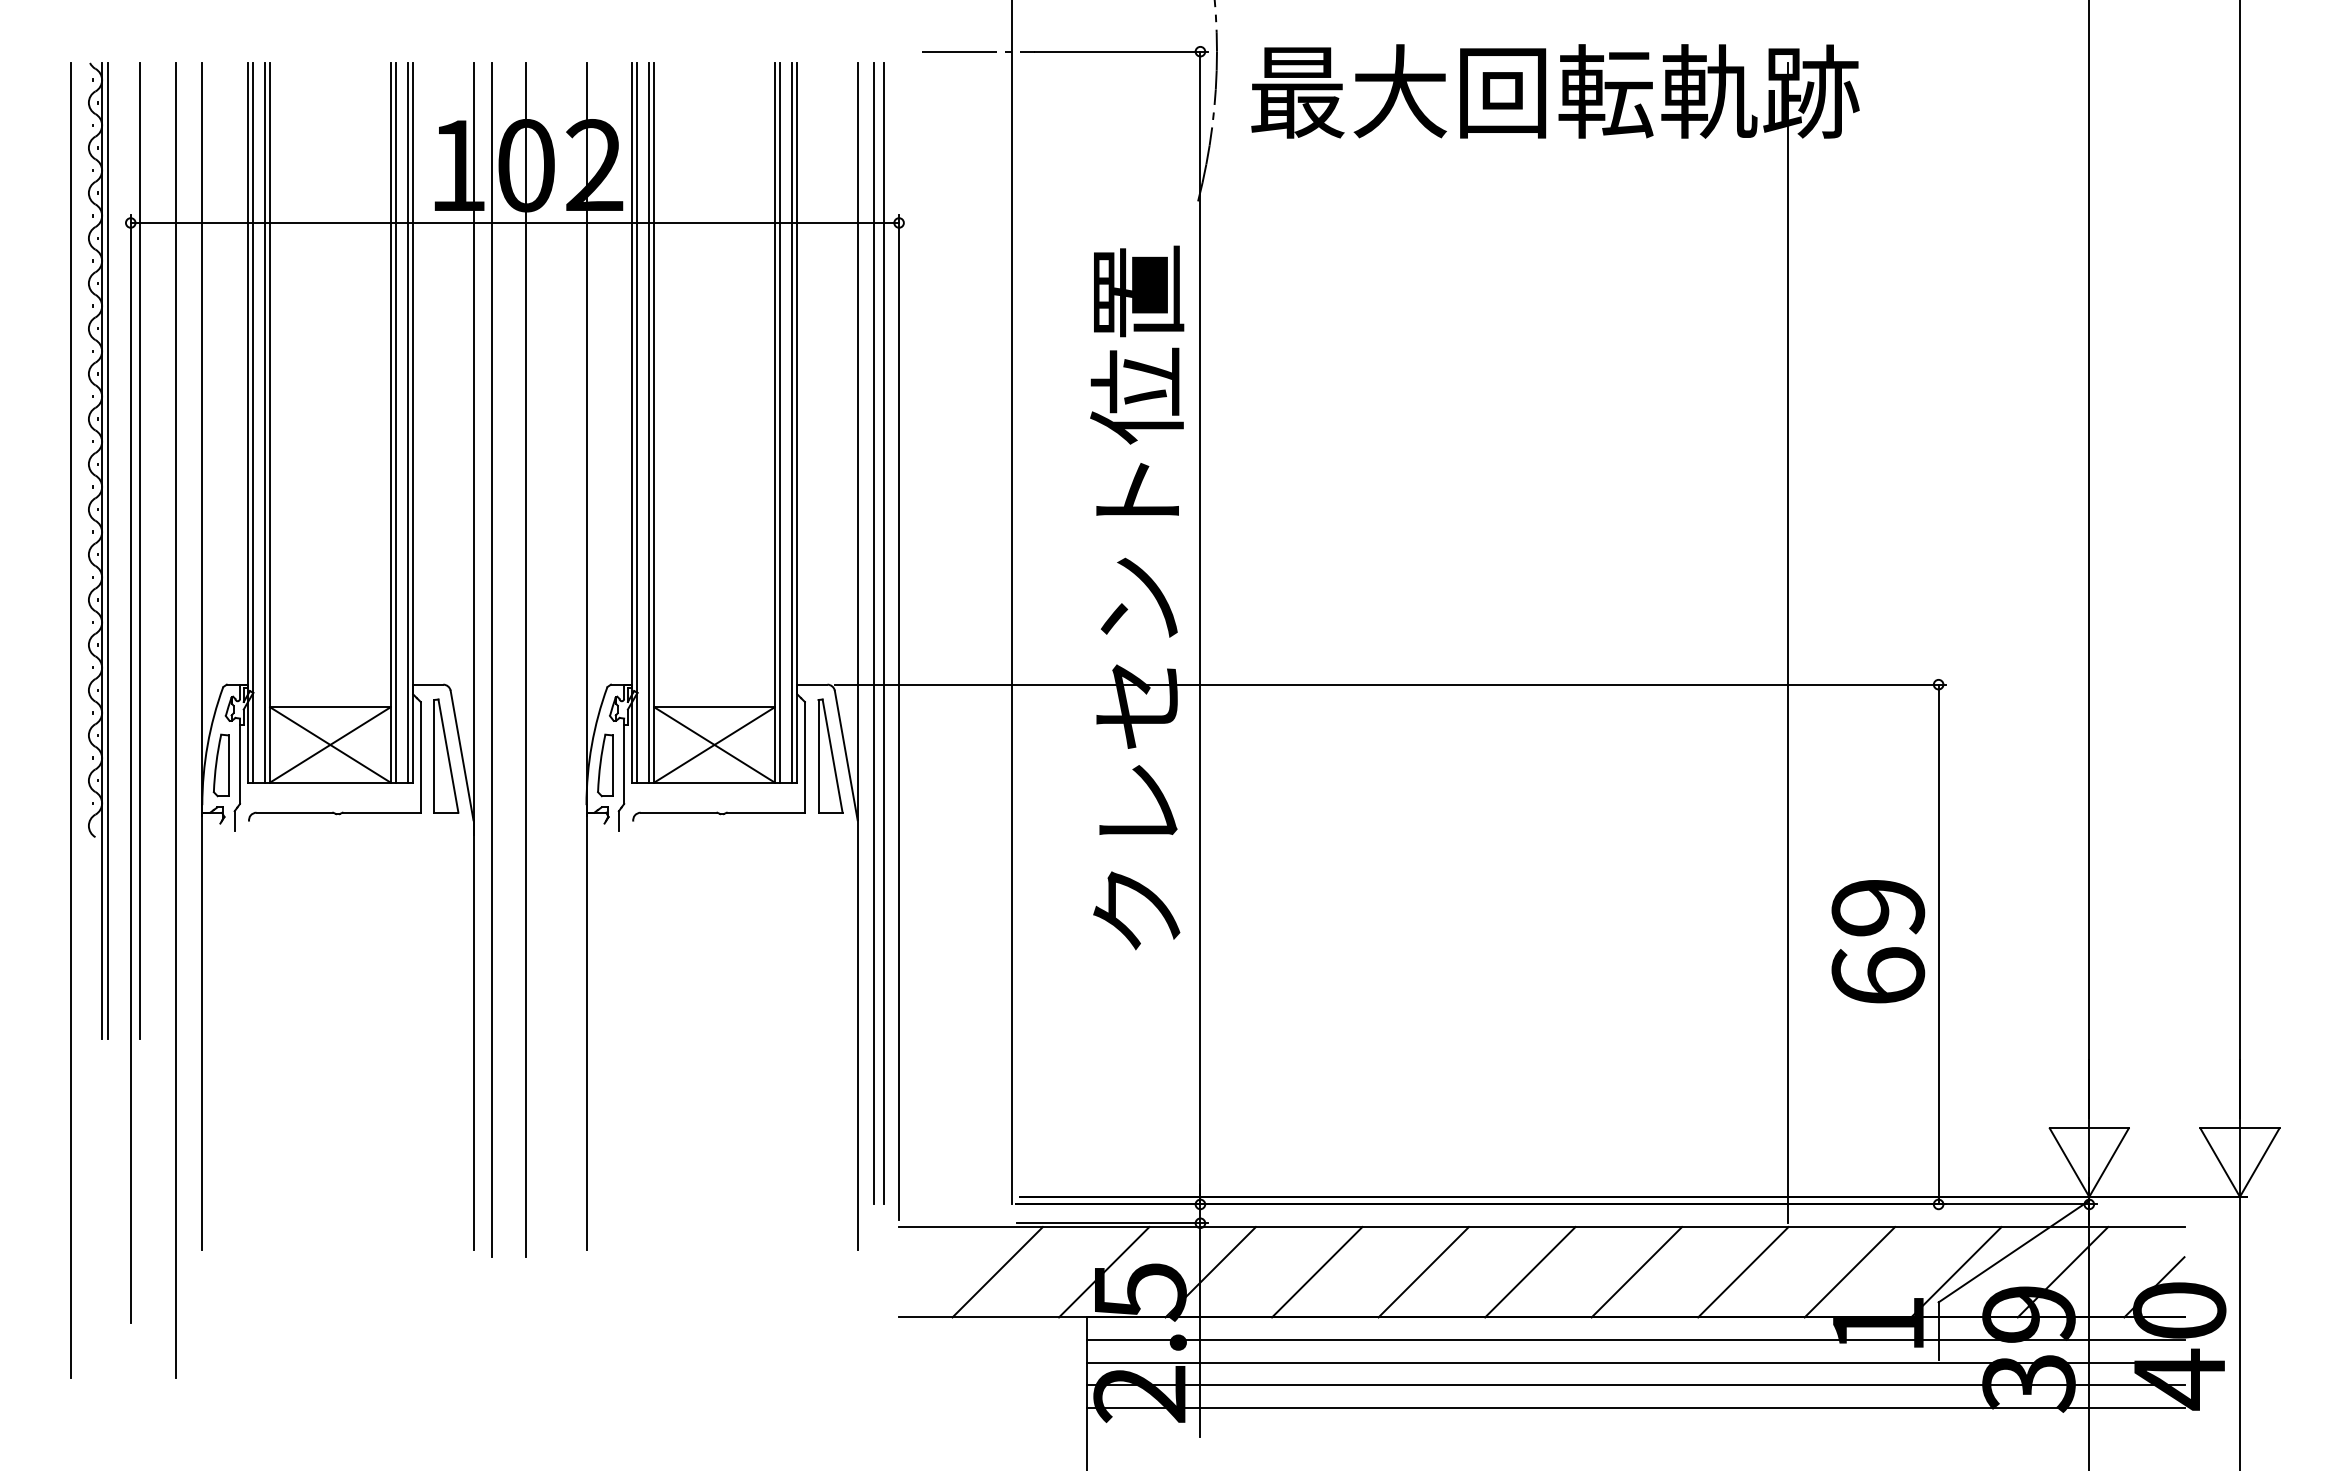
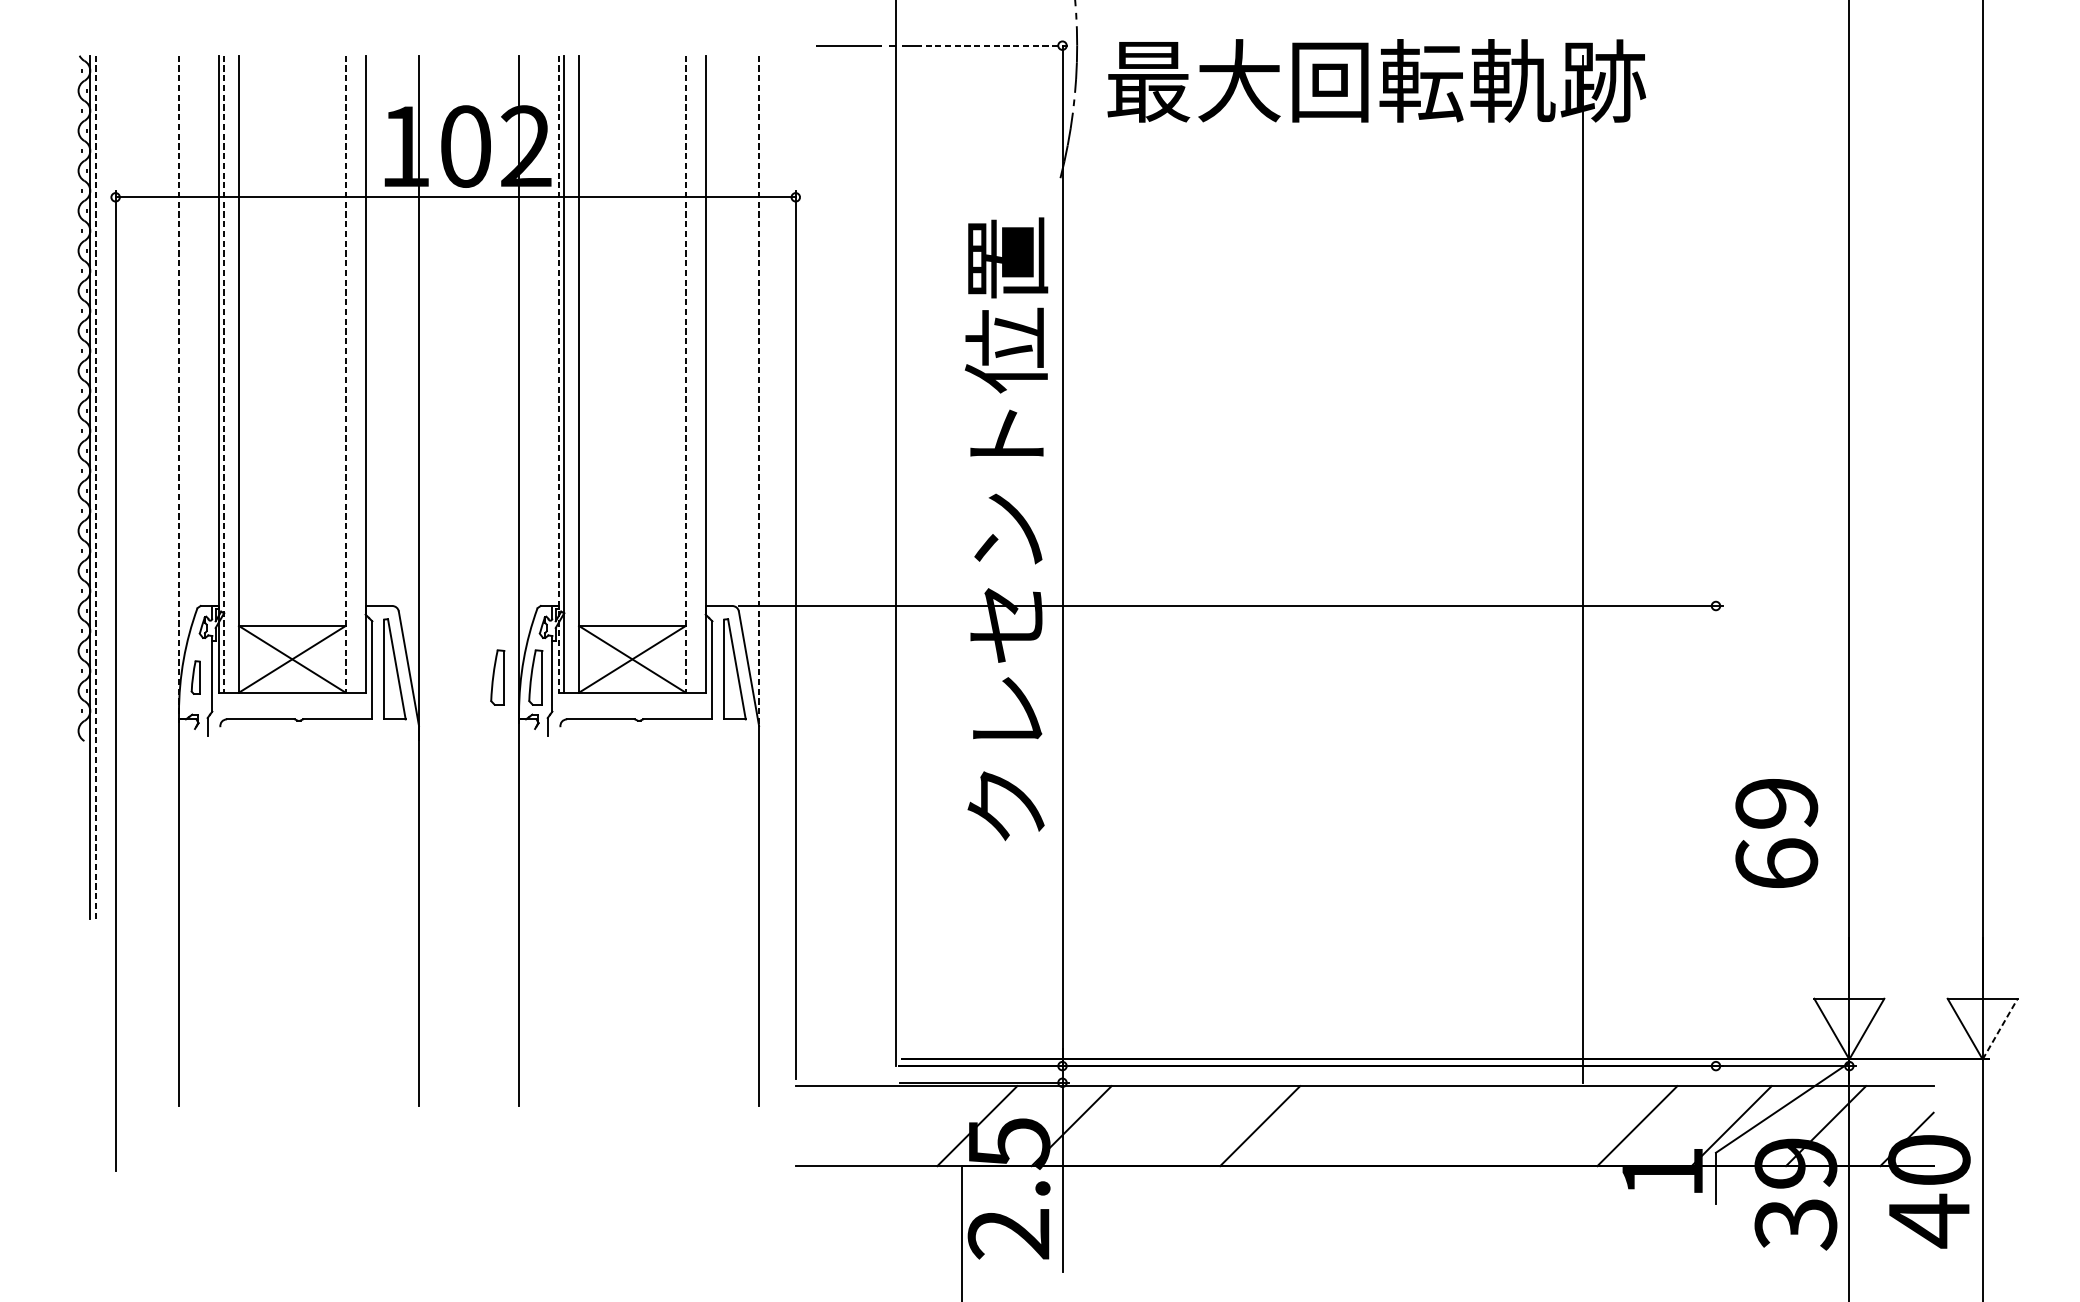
line: (1121, 51) -> (992, 45), solid -> dashed
line: (252, 422) -> (223, 373), solid -> dashed
line: (264, 422) -> (234, 373), removed
line: (390, 422) -> (345, 373), solid -> dashed
line: (395, 422) -> (349, 373), removed
line: (407, 422) -> (360, 373), removed
line: (631, 422) -> (558, 373), solid -> dashed
line: (649, 422) -> (574, 373), removed
line: (774, 422) -> (685, 373), solid -> dashed
line: (780, 422) -> (690, 373), removed
line: (792, 422) -> (701, 373), removed
line: (202, 439) -> (179, 388), solid -> dashed
line: (857, 441) -> (758, 390), solid -> dashed
line: (108, 550) -> (95, 487), solid -> dashed
line: (139, 550) -> (123, 487), removed
line: (873, 633) -> (773, 560), removed
line: (884, 633) -> (782, 560), removed
line: (492, 659) -> (435, 583), removed
line: (526, 659) -> (465, 583), removed
line: (70, 719) -> (62, 636), removed
line: (175, 719) -> (155, 636), removed
part: (220, 765) -> (195, 677), size x0.6
part: (562, 765) -> (497, 677), added
text: (1878, 941) -> (1776, 833), moved
line: (1938, 944) -> (1715, 836), removed
line: (2259, 1162) -> (1999, 1028), solid -> dashed
line: (997, 1272) -> (882, 1126), removed
line: (1317, 1272) -> (1166, 1126), removed
line: (1530, 1272) -> (1354, 1126), removed
line: (1636, 1272) -> (1448, 1126), removed
line: (1743, 1272) -> (1543, 1126), removed
line: (1635, 1340) -> (1447, 1186), removed
line: (1635, 1362) -> (1447, 1206), removed
line: (1635, 1385) -> (1447, 1226), removed
line: (1635, 1407) -> (1447, 1245), removed

